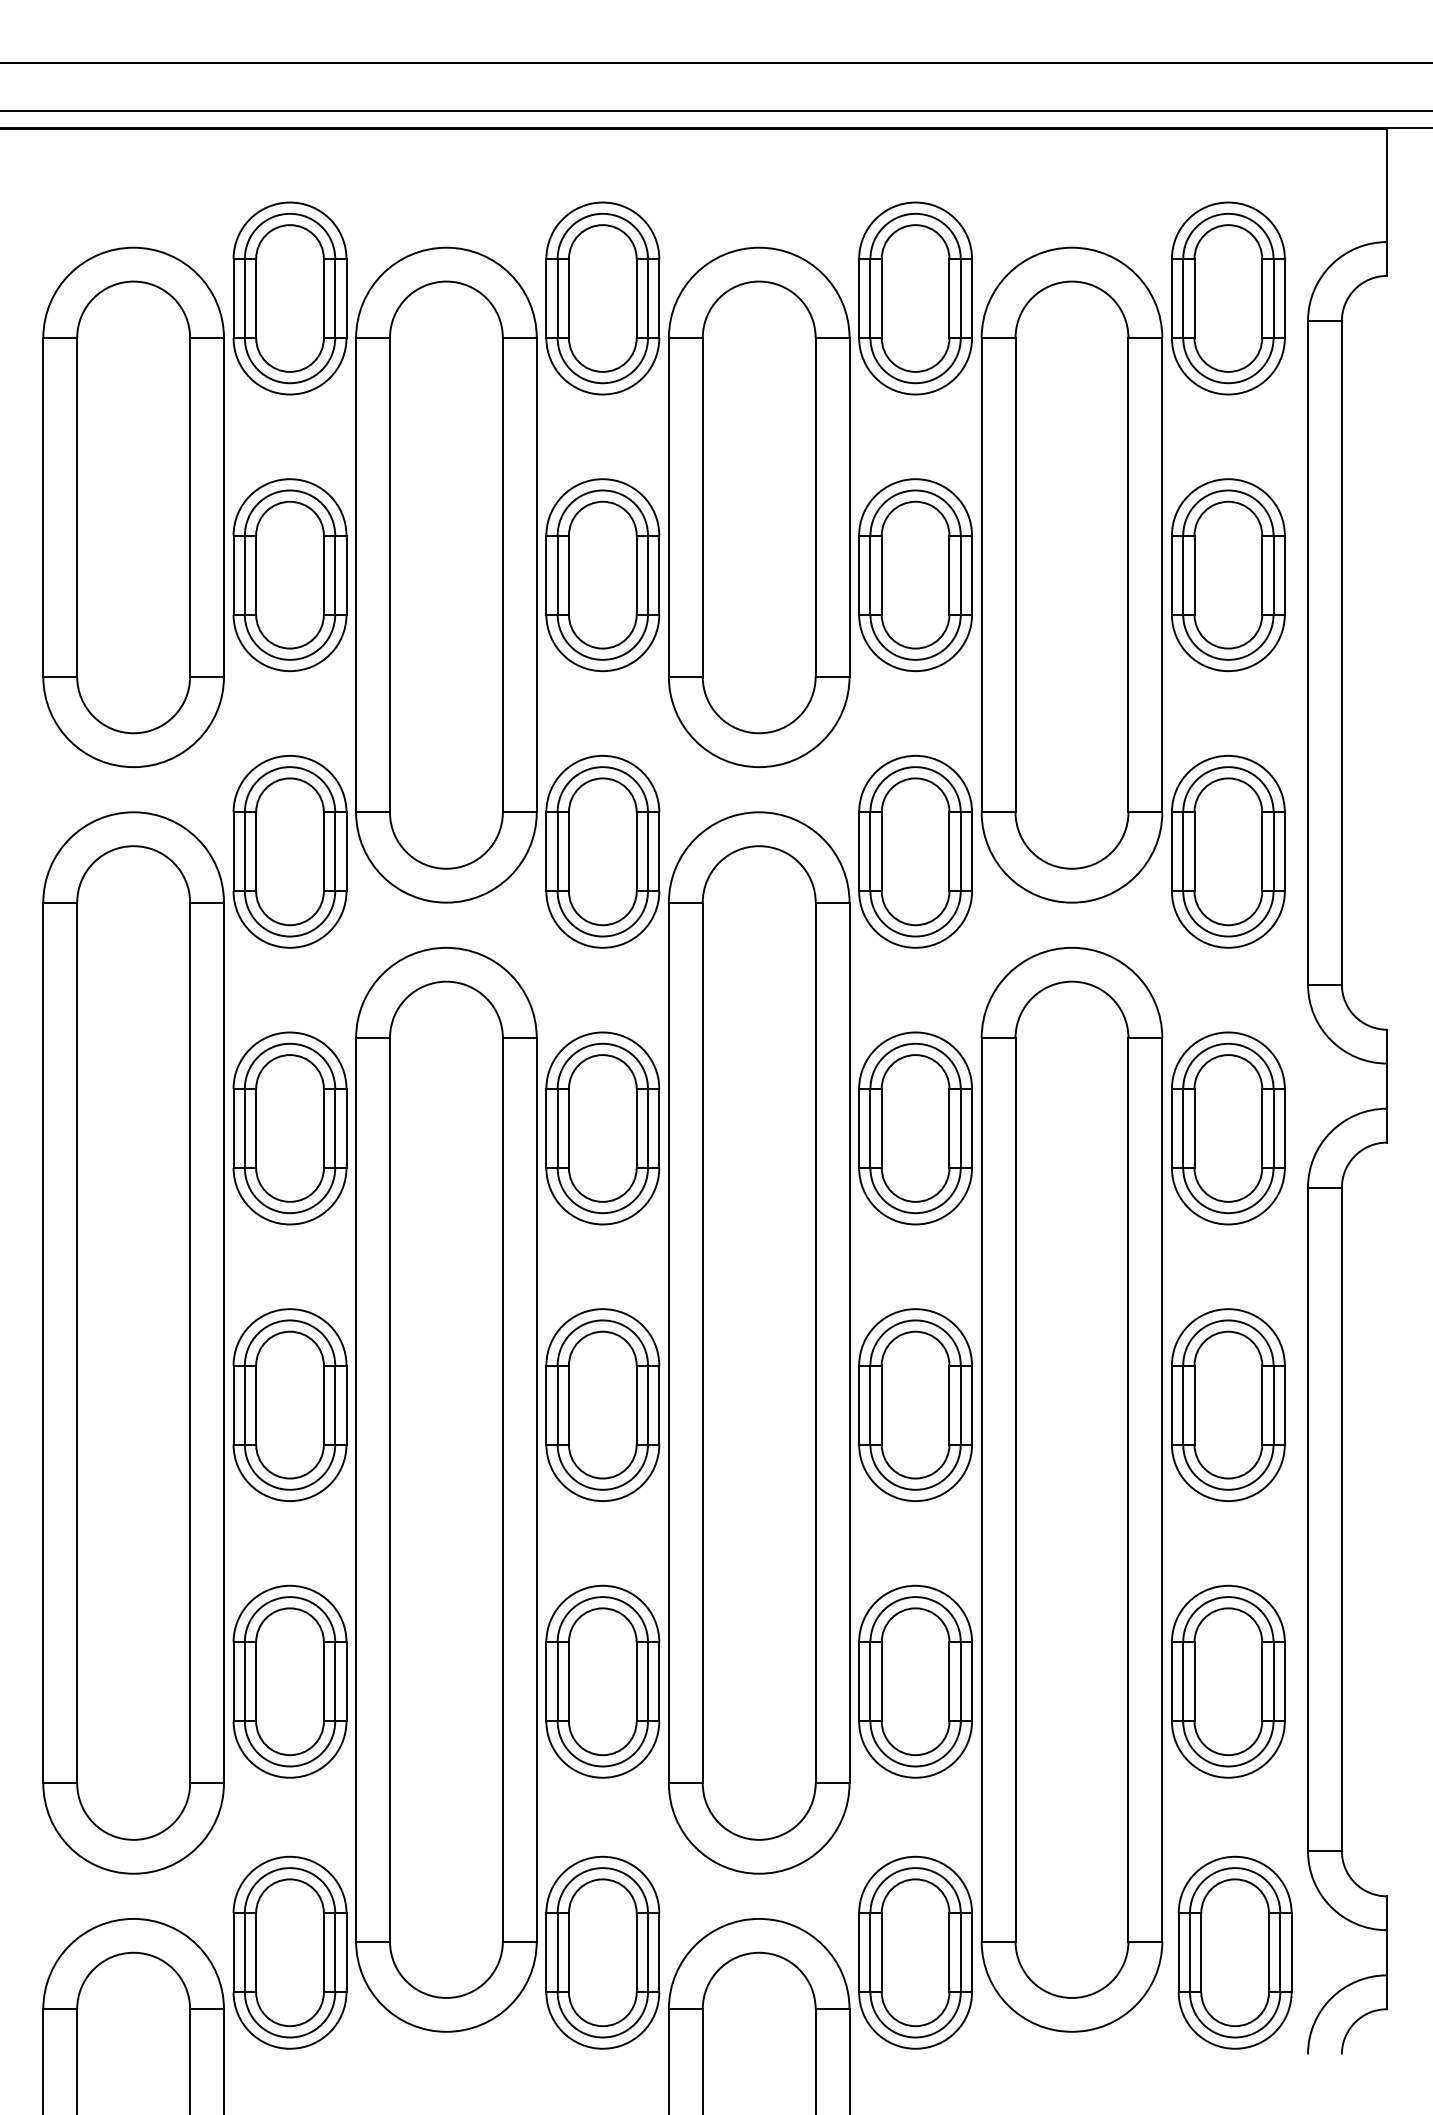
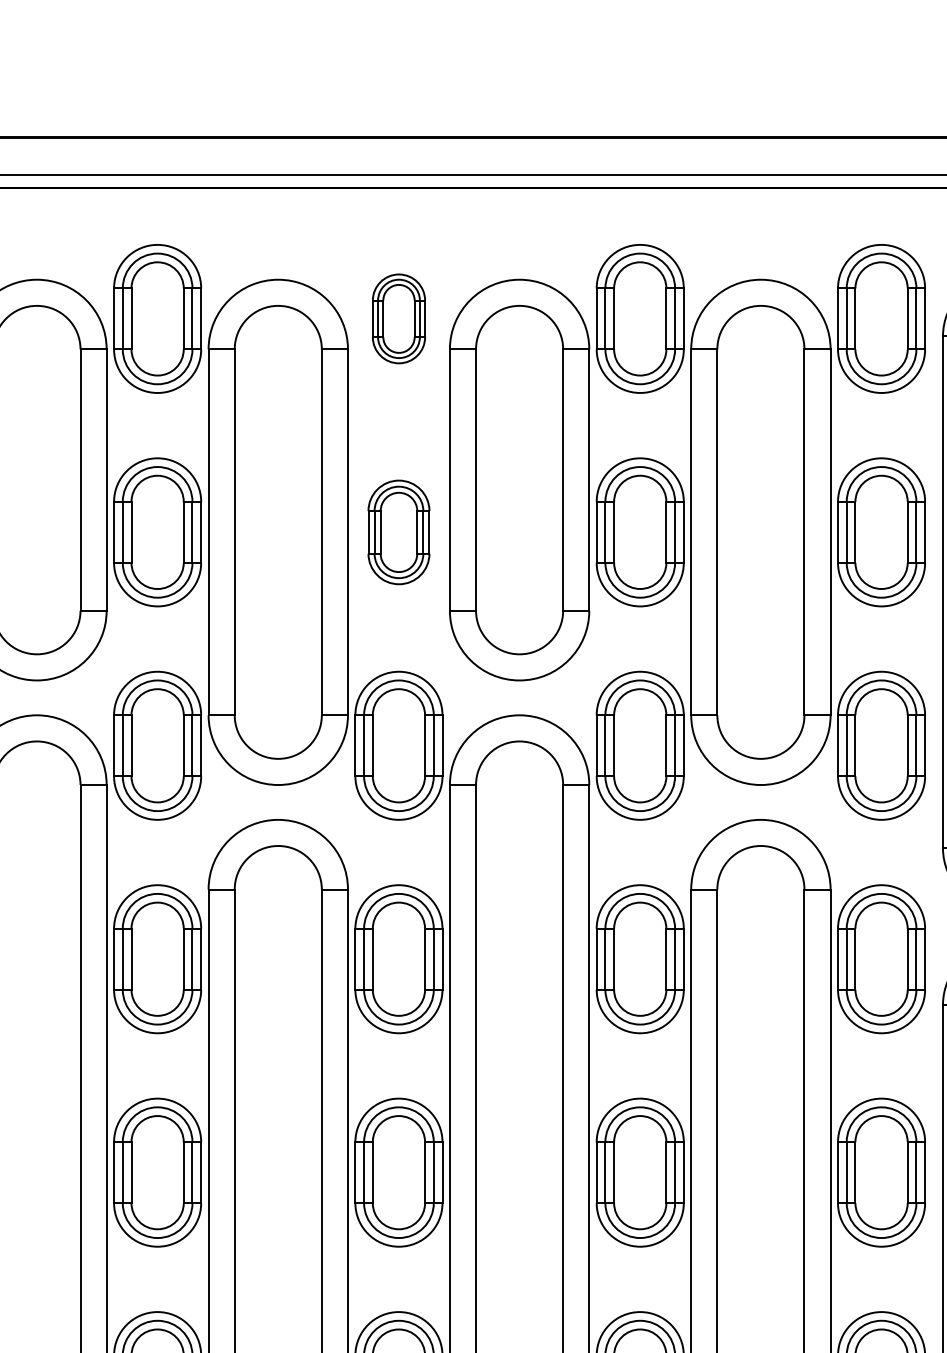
part: (602, 298) -> (398, 318), size x0.6
part: (602, 575) -> (398, 532), size x0.7

